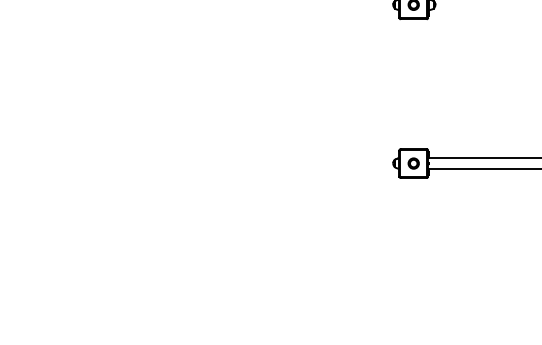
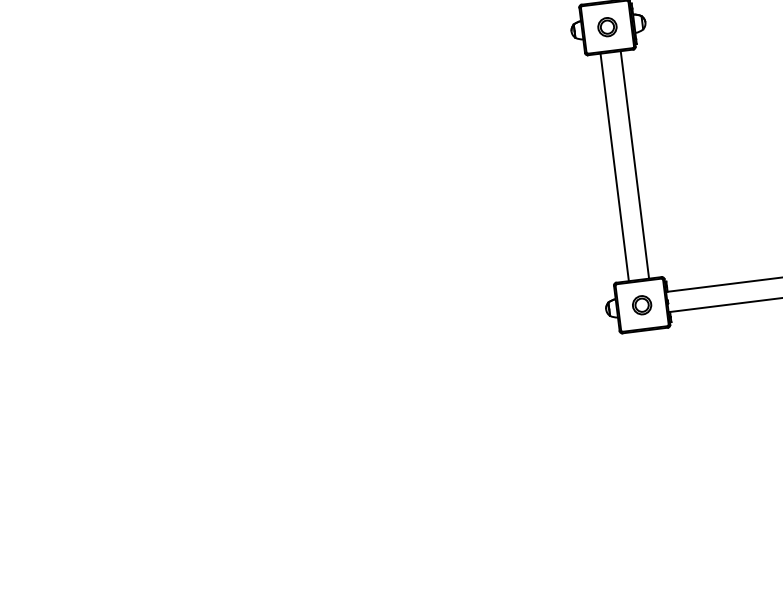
line: (407, 84) -> (613, 168), added
line: (419, 84) -> (634, 165), added

